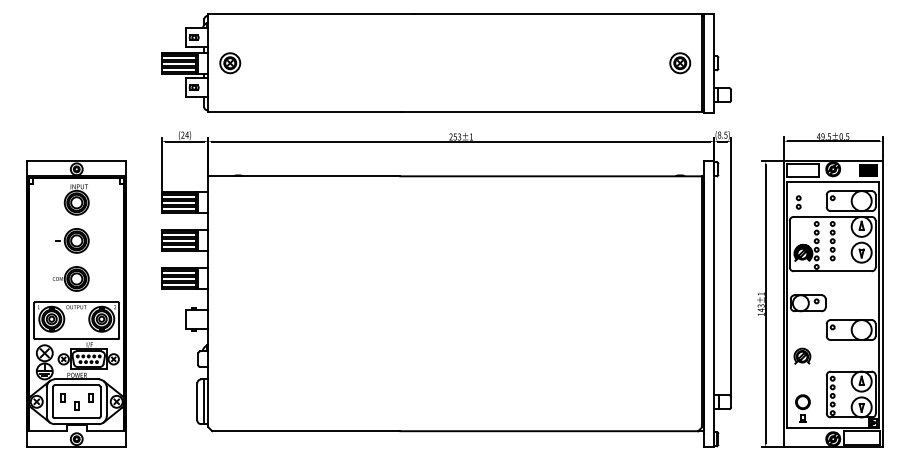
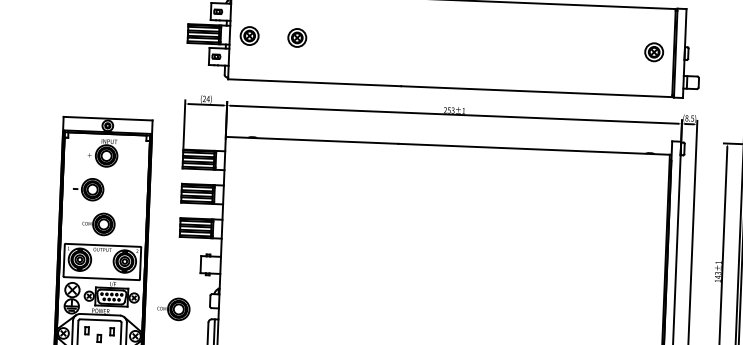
part: (283, 63) -> (297, 38), added
part: (72, 240) -> (88, 189), moved
part: (157, 369) -> (173, 308), added

